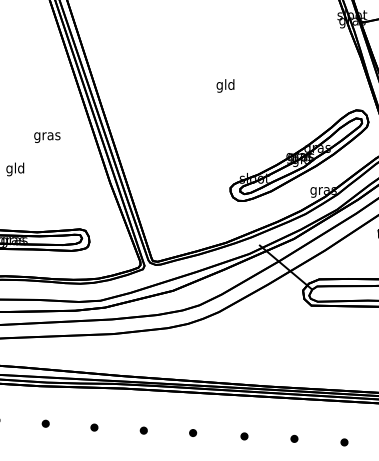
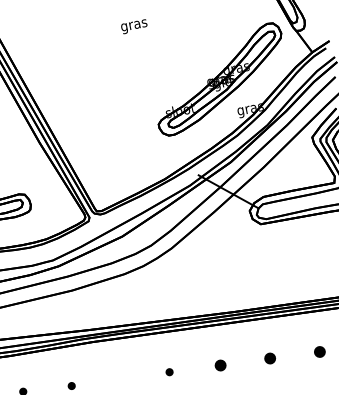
text: (225, 85) -> (133, 24), gld -> gras
part: (143, 430) -> (120, 379), removed
part: (244, 436) -> (220, 365), size x1.6
part: (294, 438) -> (270, 357), size x1.6
part: (344, 442) -> (319, 352), size x1.6

